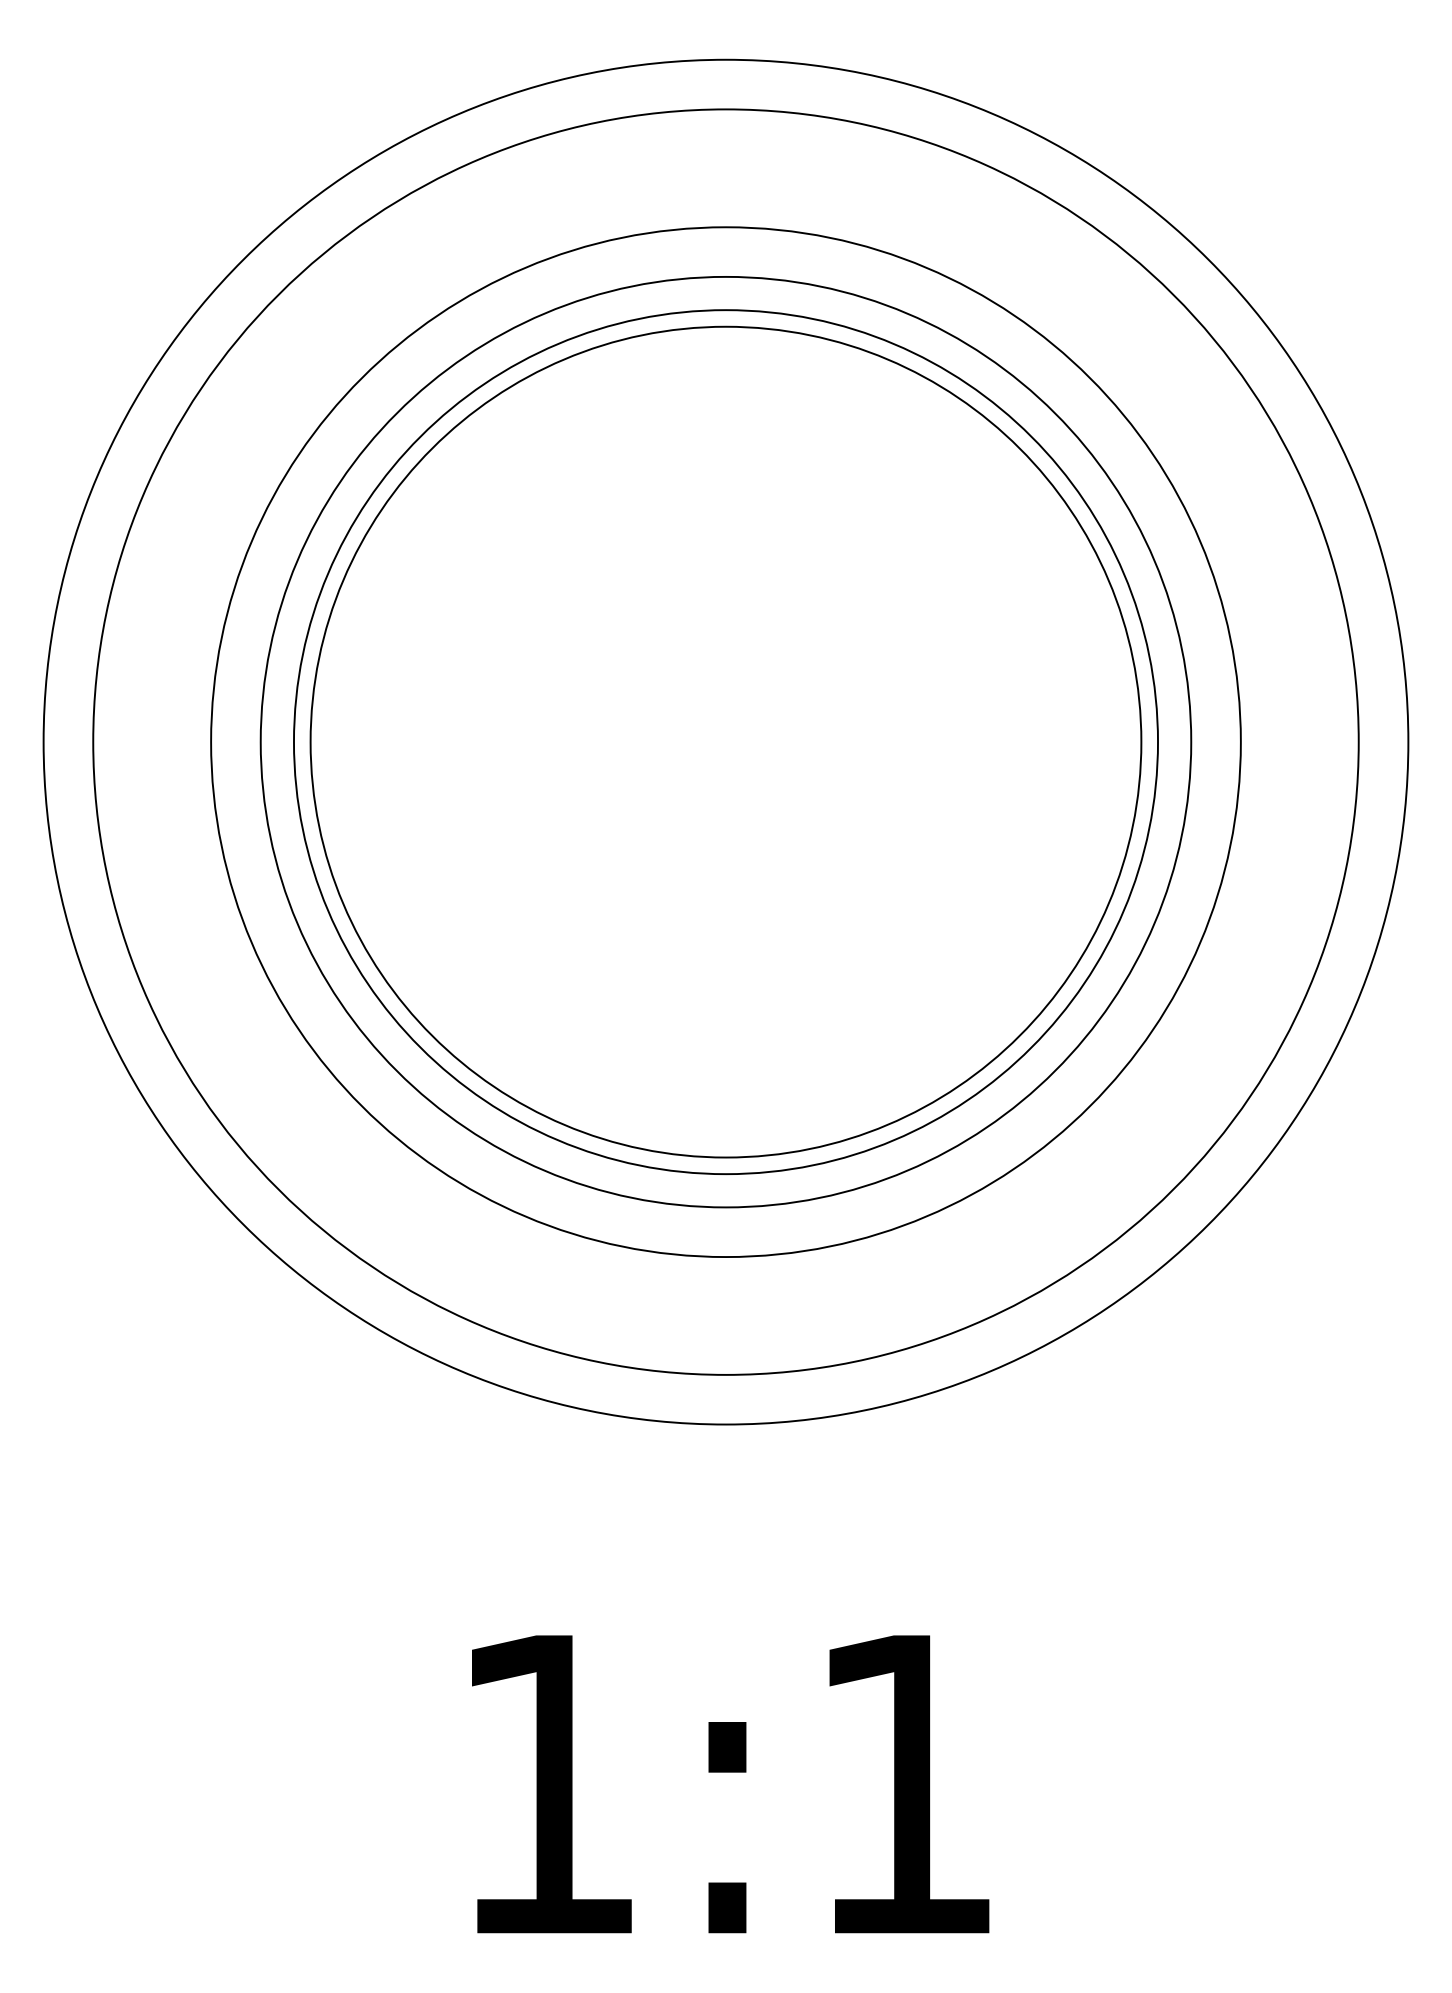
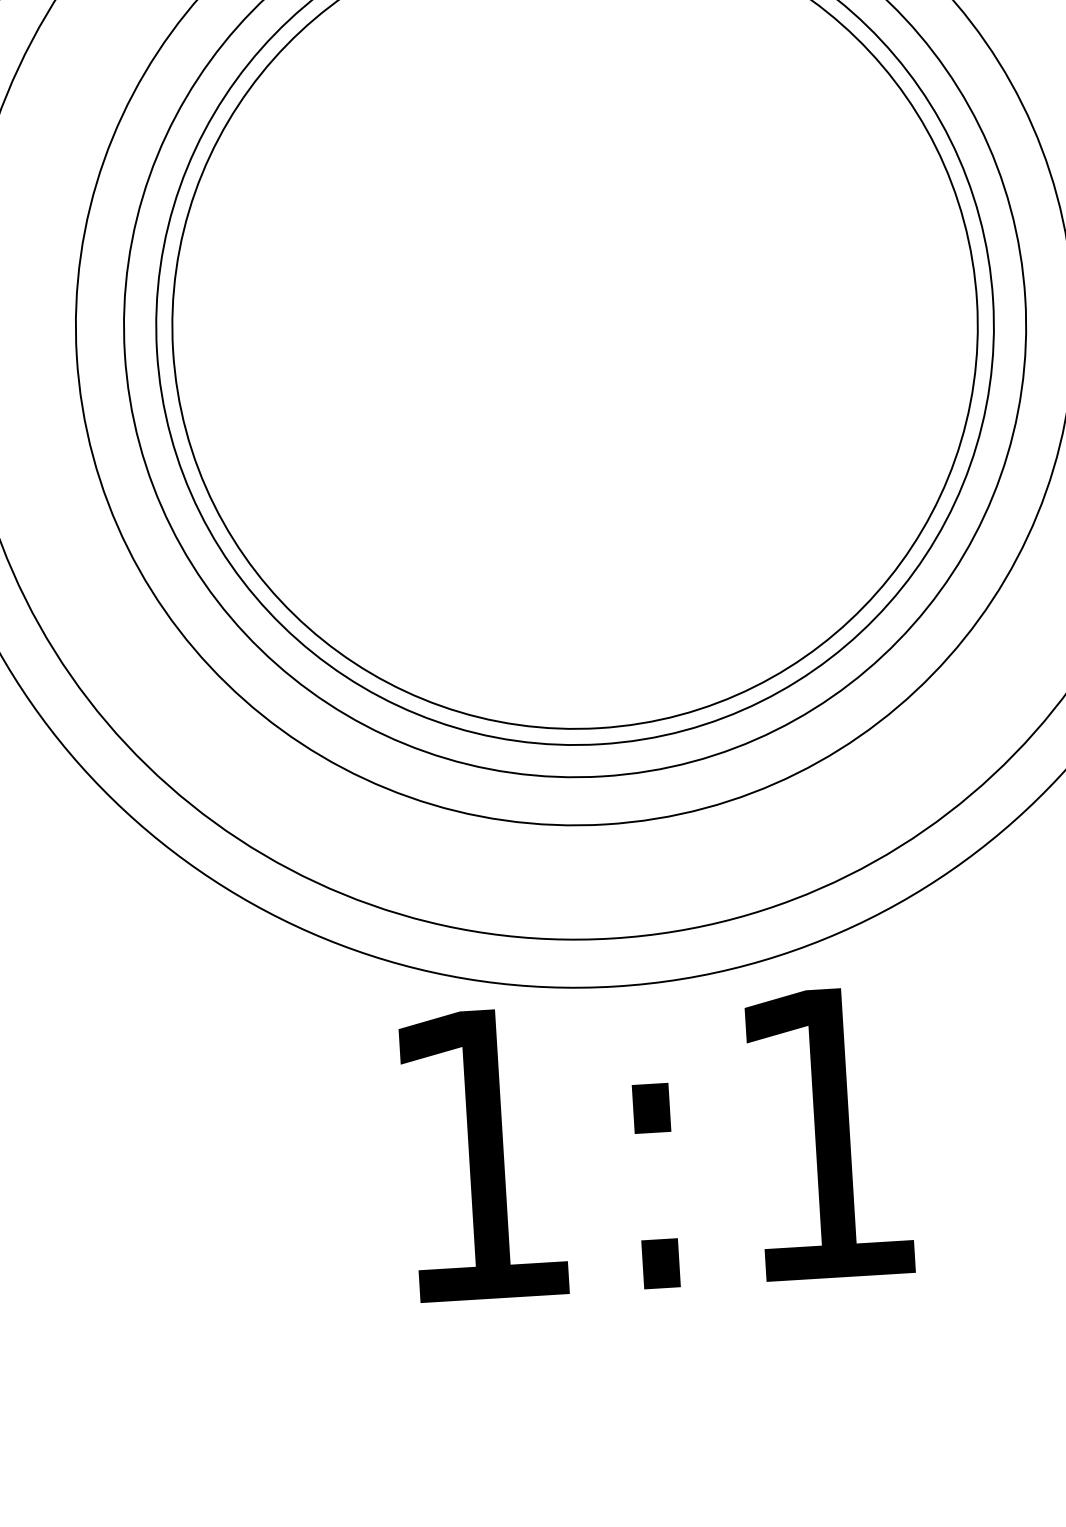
text: (730, 1784) -> (656, 1144), moved

